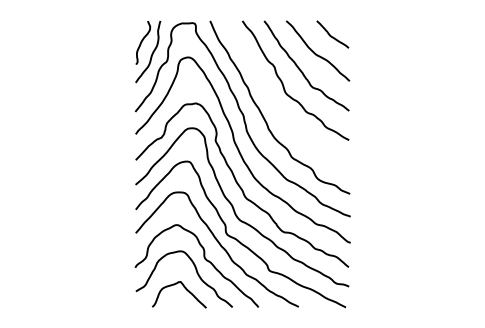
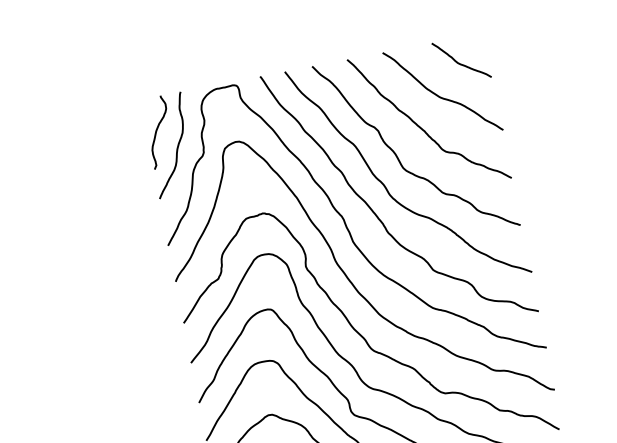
curve: (273, 101) -> (386, 186), added

